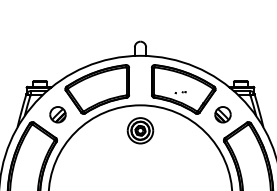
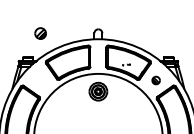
part: (57, 114) -> (40, 33), moved
part: (222, 114) -> (155, 80), size x0.7

